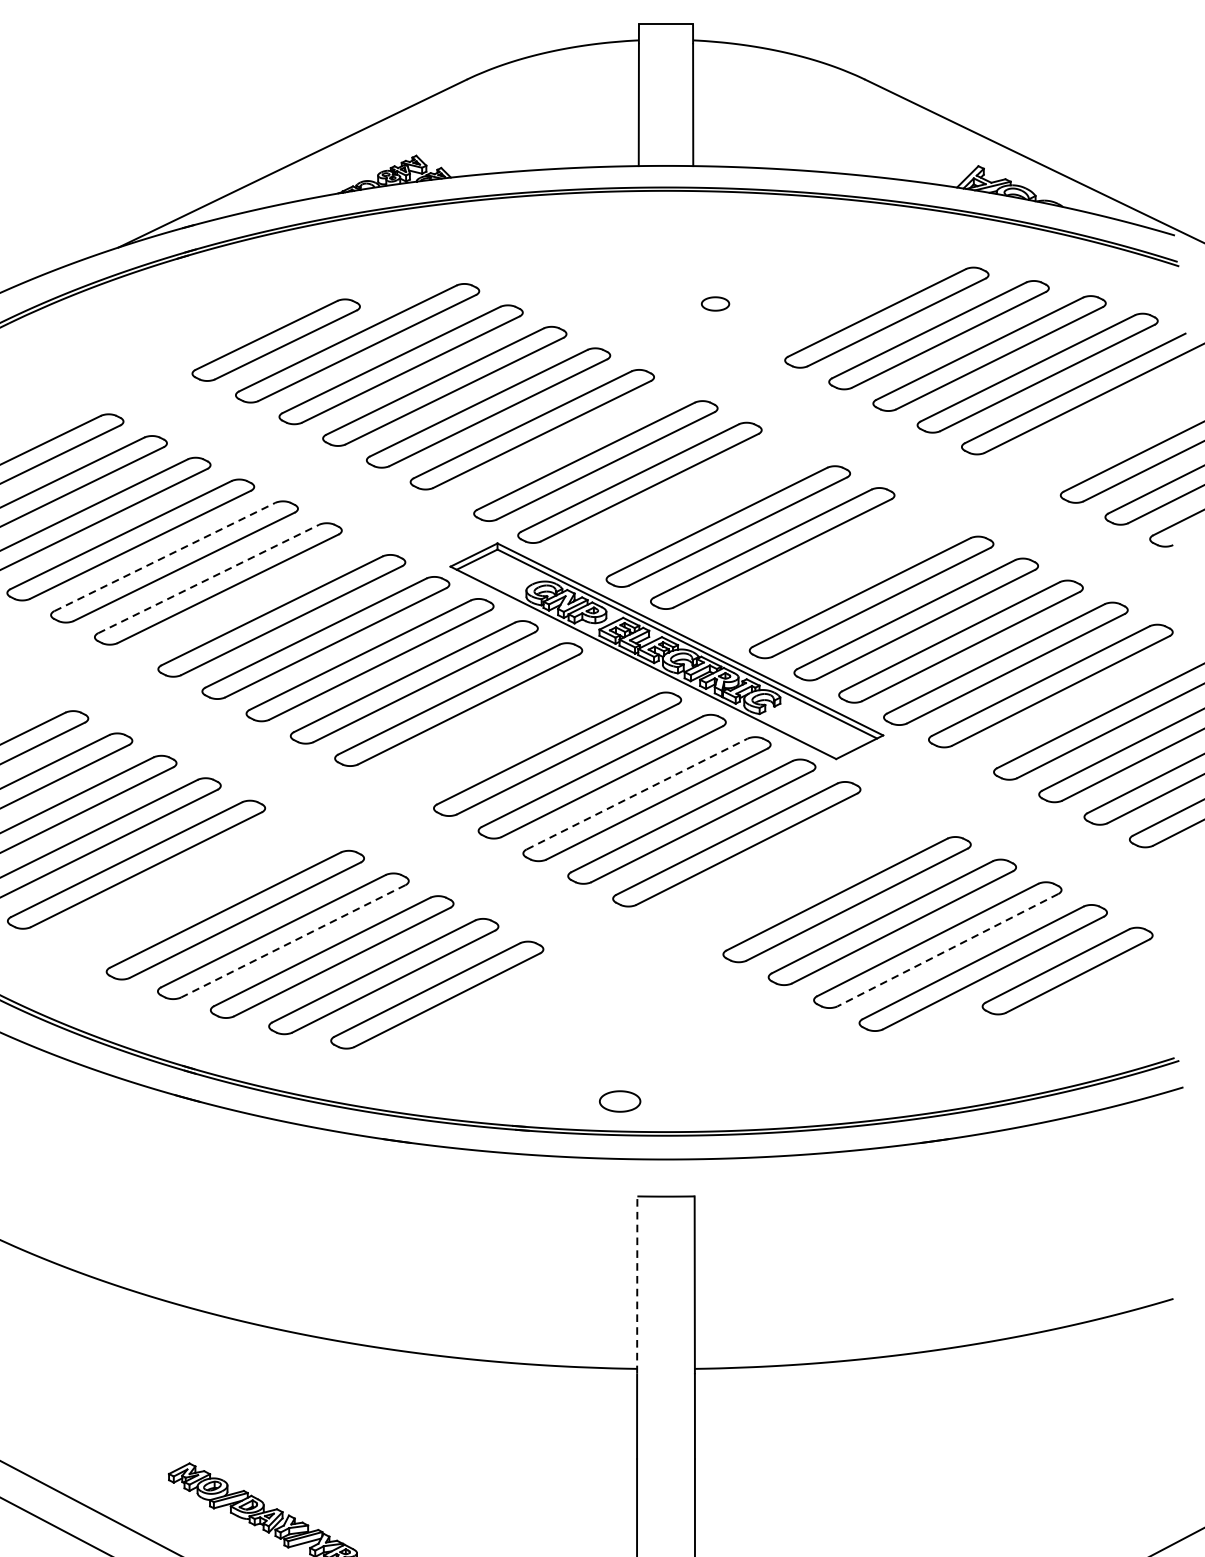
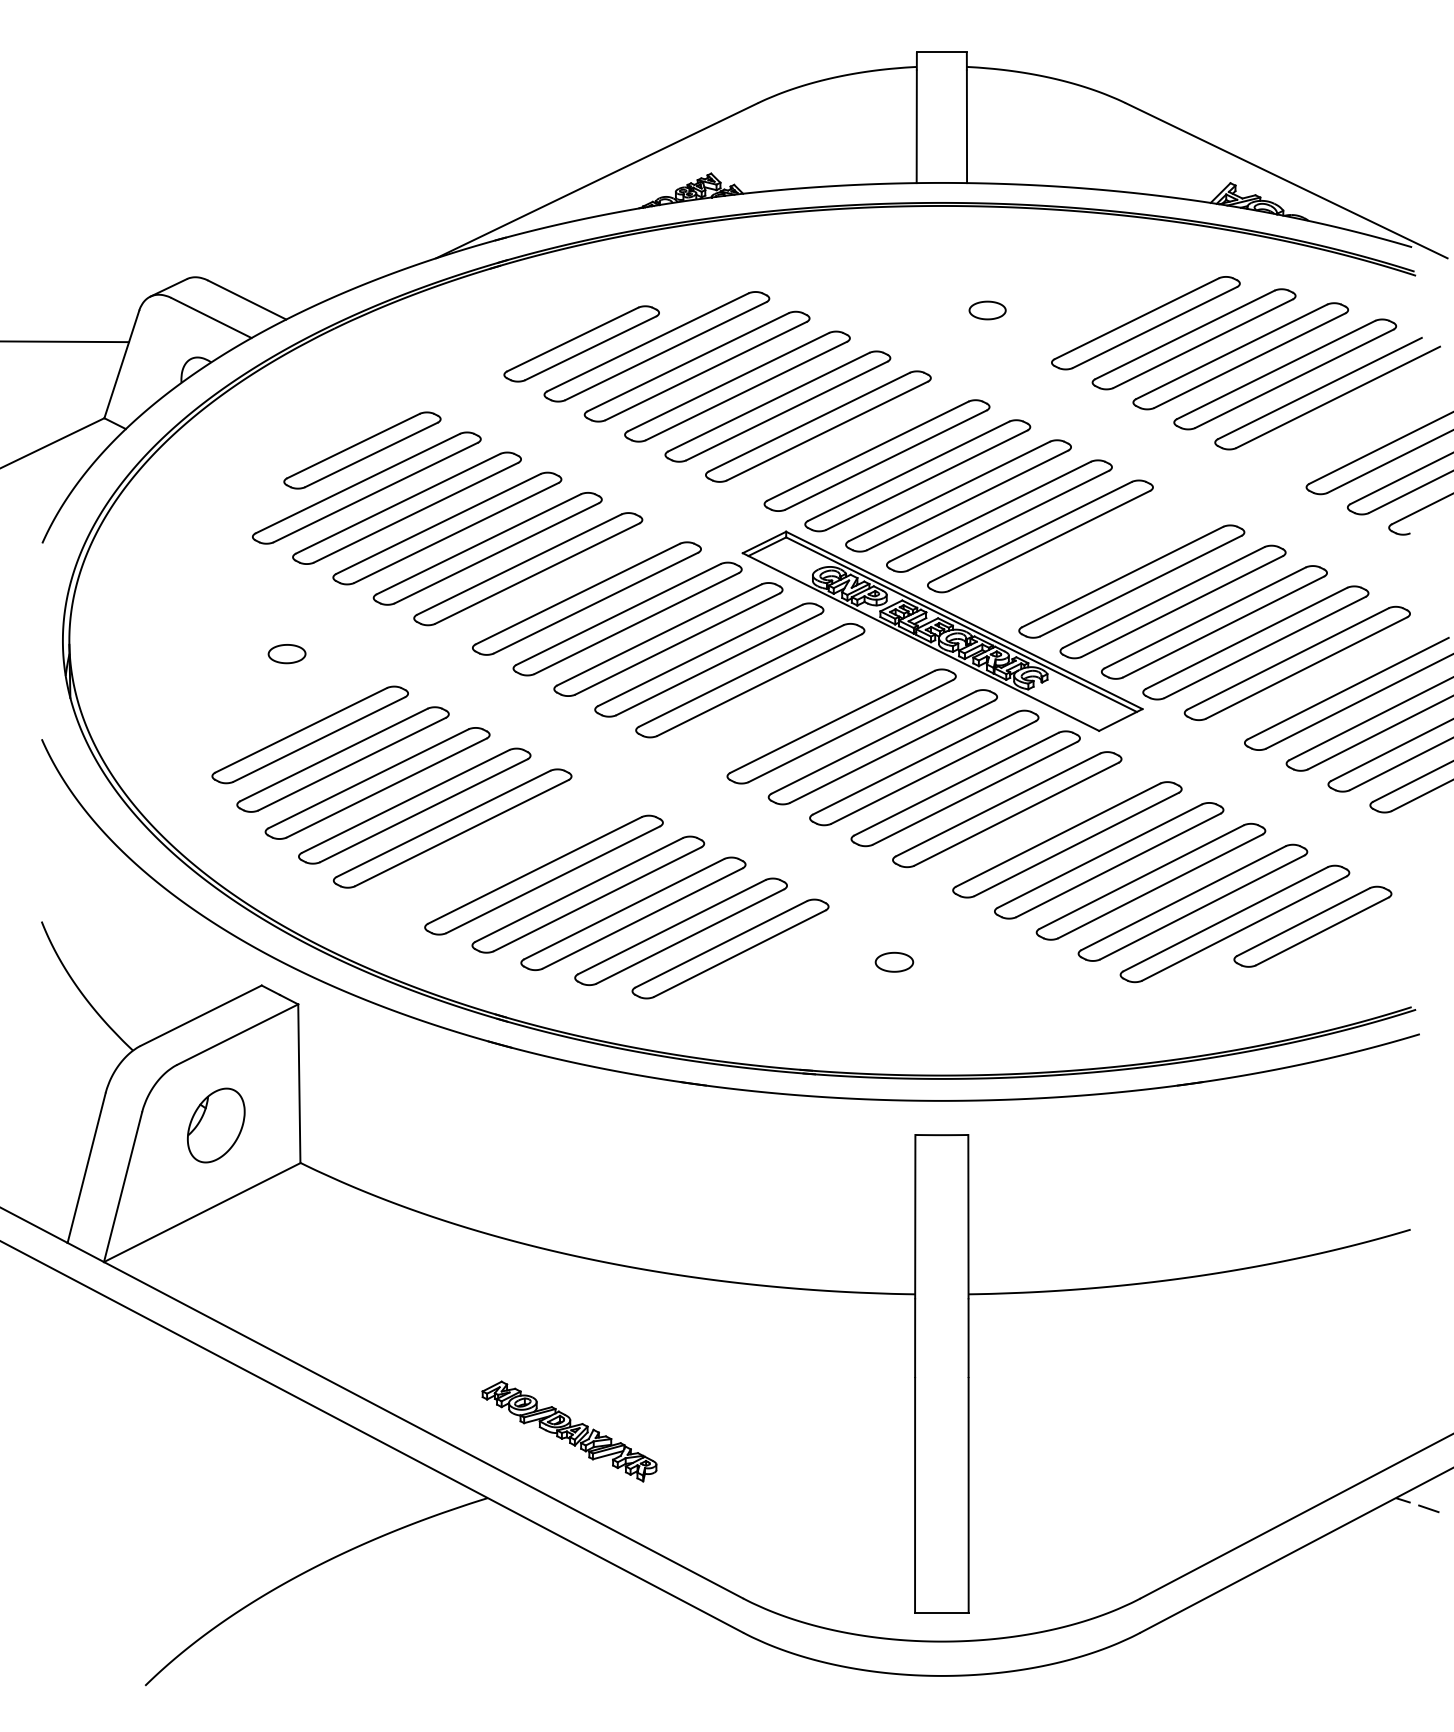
part: (715, 303) -> (987, 310), size x1.43
part: (684, 504) -> (958, 495), added
line: (164, 557) -> (478, 544), dashed -> solid
line: (208, 578) -> (519, 564), dashed -> solid
line: (637, 794) -> (915, 763), dashed -> solid
part: (802, 876) -> (1067, 839), added
line: (293, 941) -> (597, 899), dashed -> solid
line: (947, 950) -> (1201, 907), dashed -> solid
part: (620, 1100) -> (894, 961), moved
line: (637, 1284) -> (915, 1216), dashed -> solid

